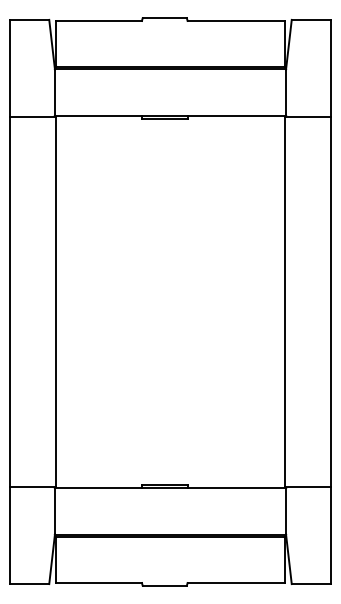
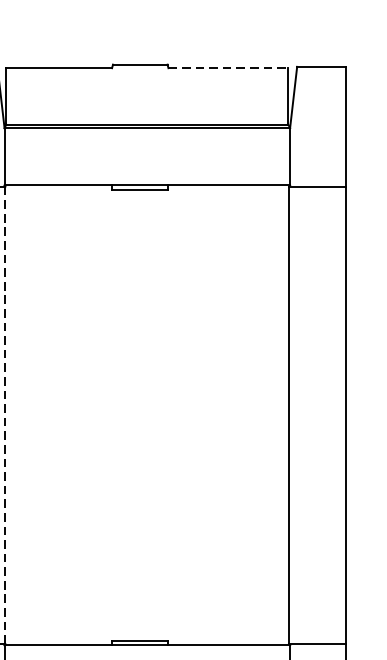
line: (236, 20) -> (228, 67), solid -> dashed
line: (55, 302) -> (5, 416), solid -> dashed

